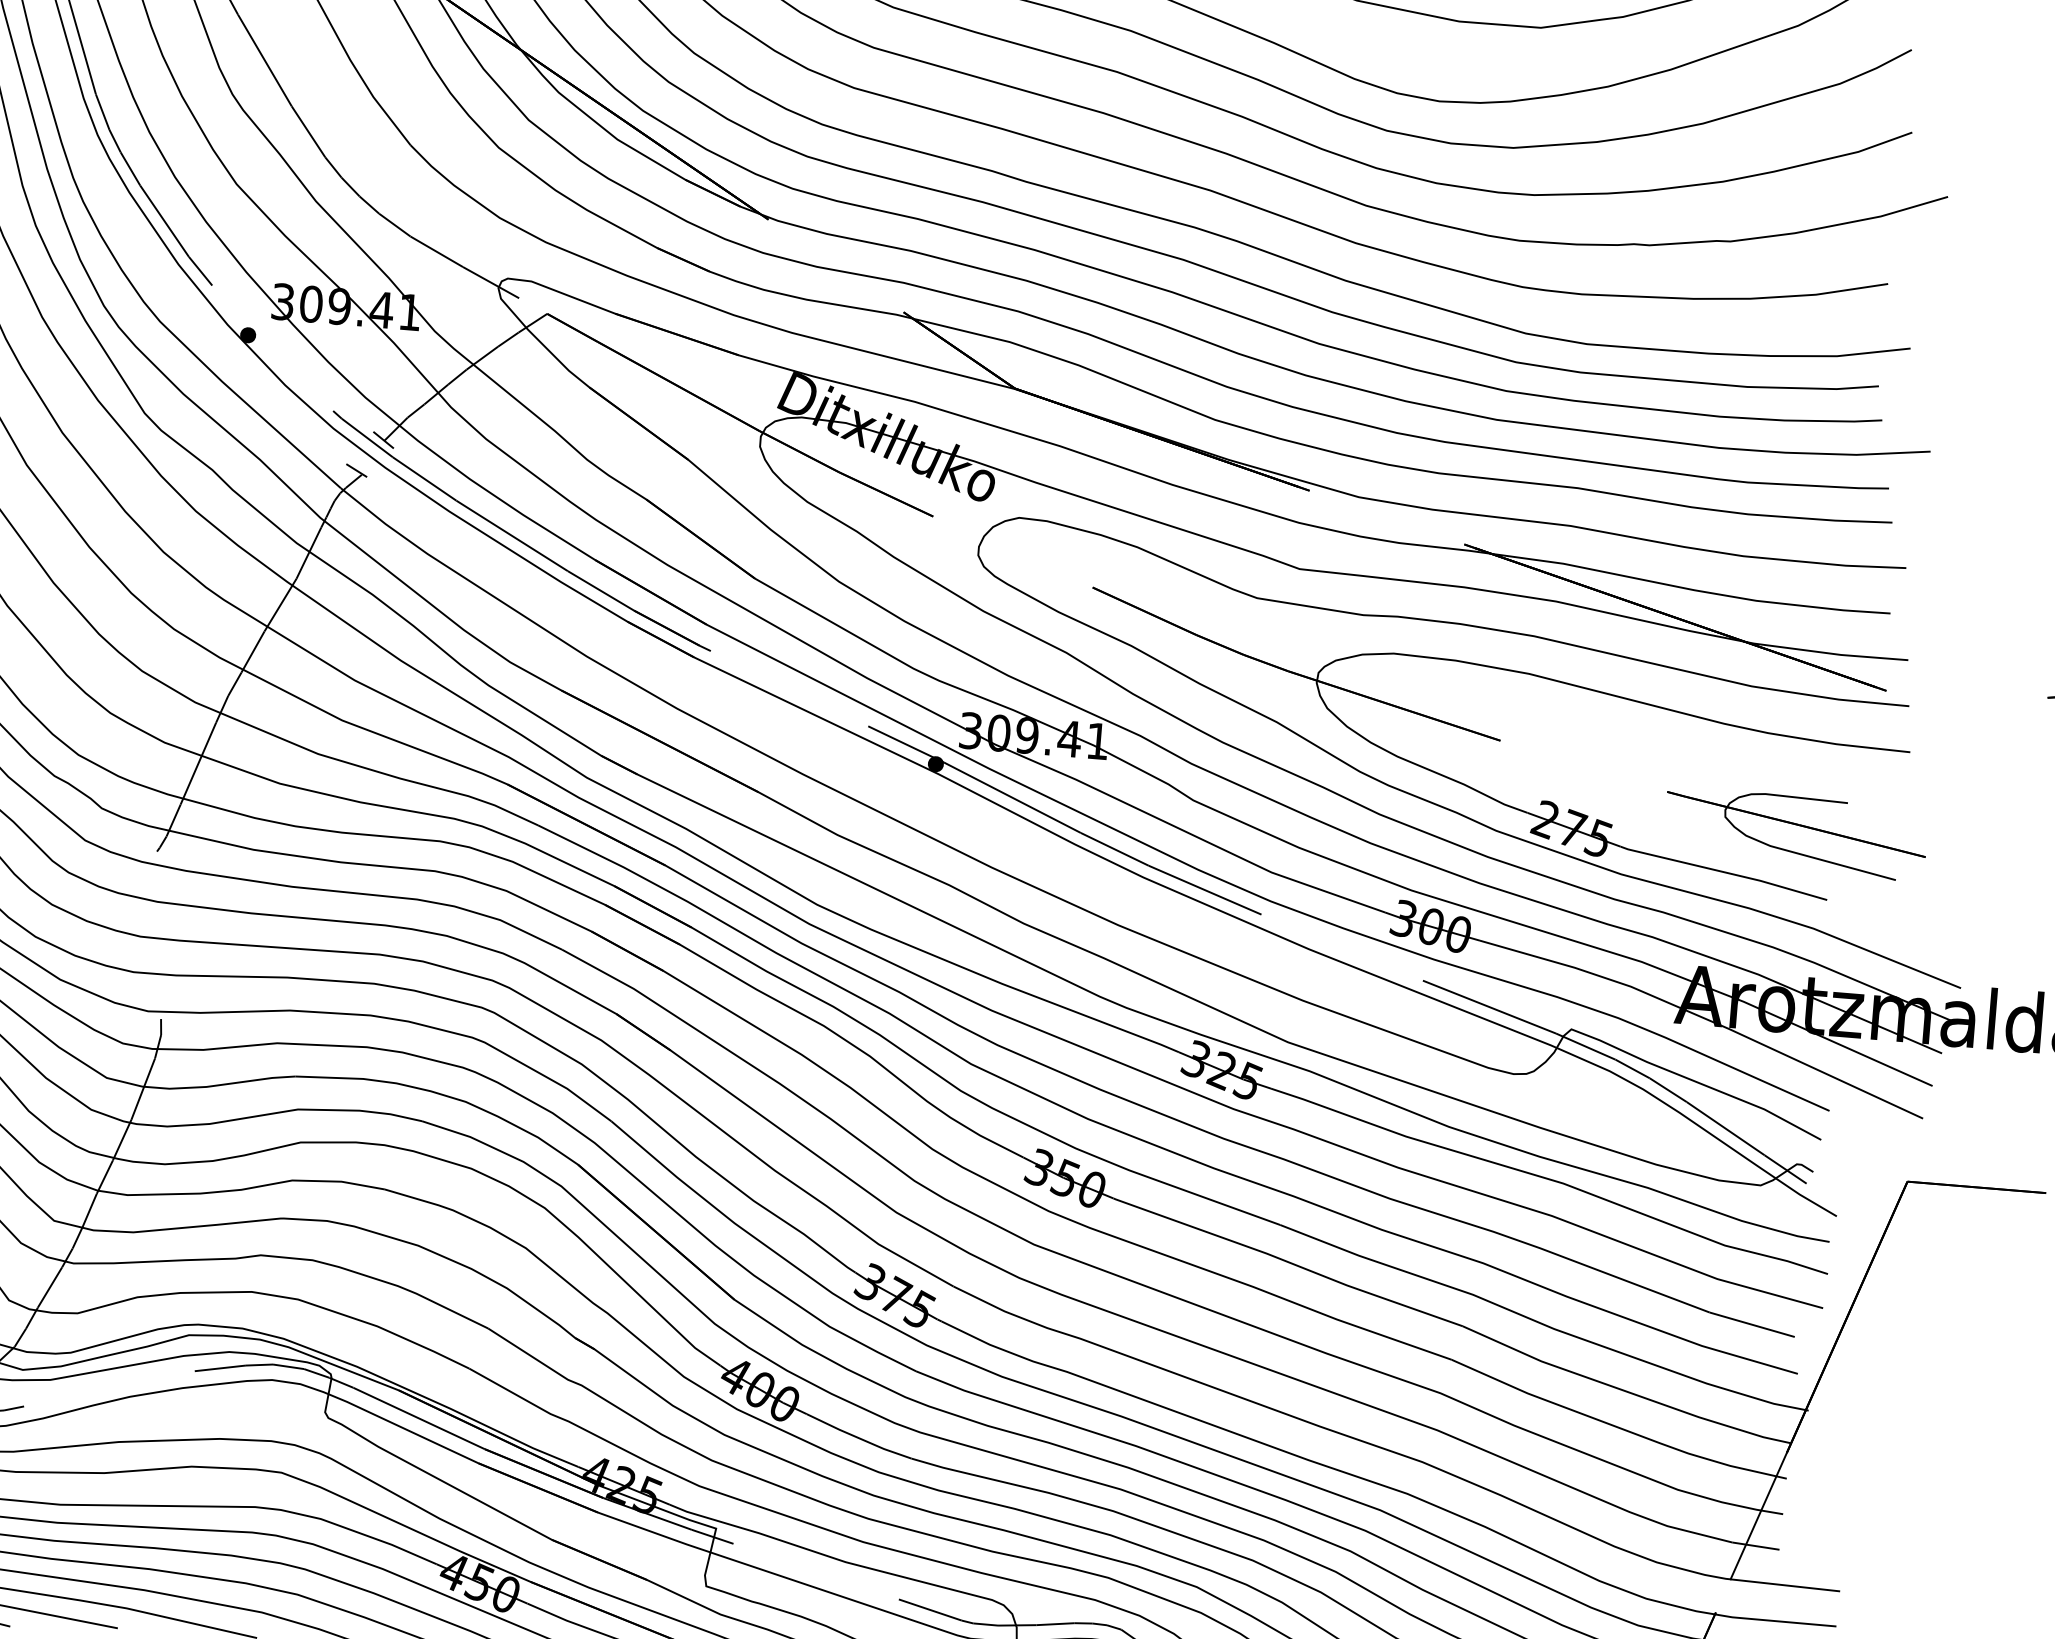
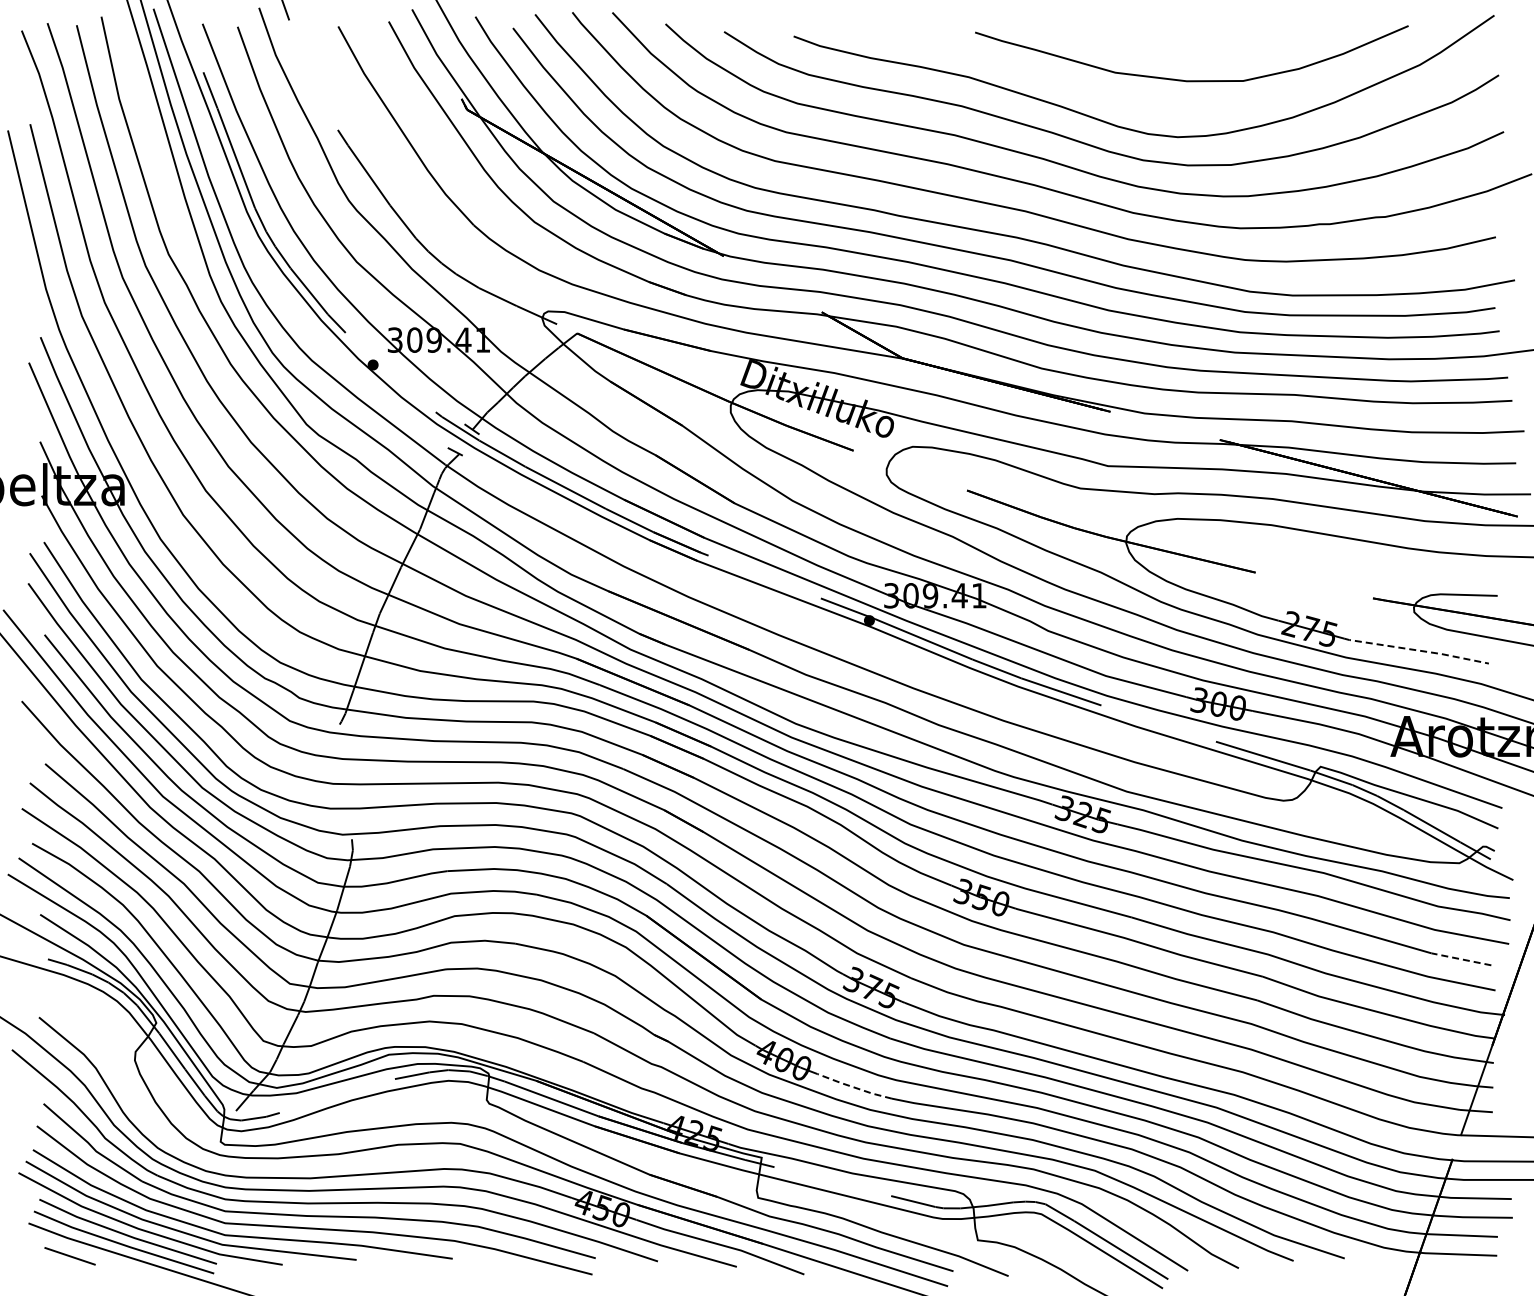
line: (1723, 872) -> (1416, 650), solid -> dashed
line: (1750, 1324) -> (1460, 959), solid -> dashed
line: (857, 1437) -> (853, 1087), solid -> dashed

